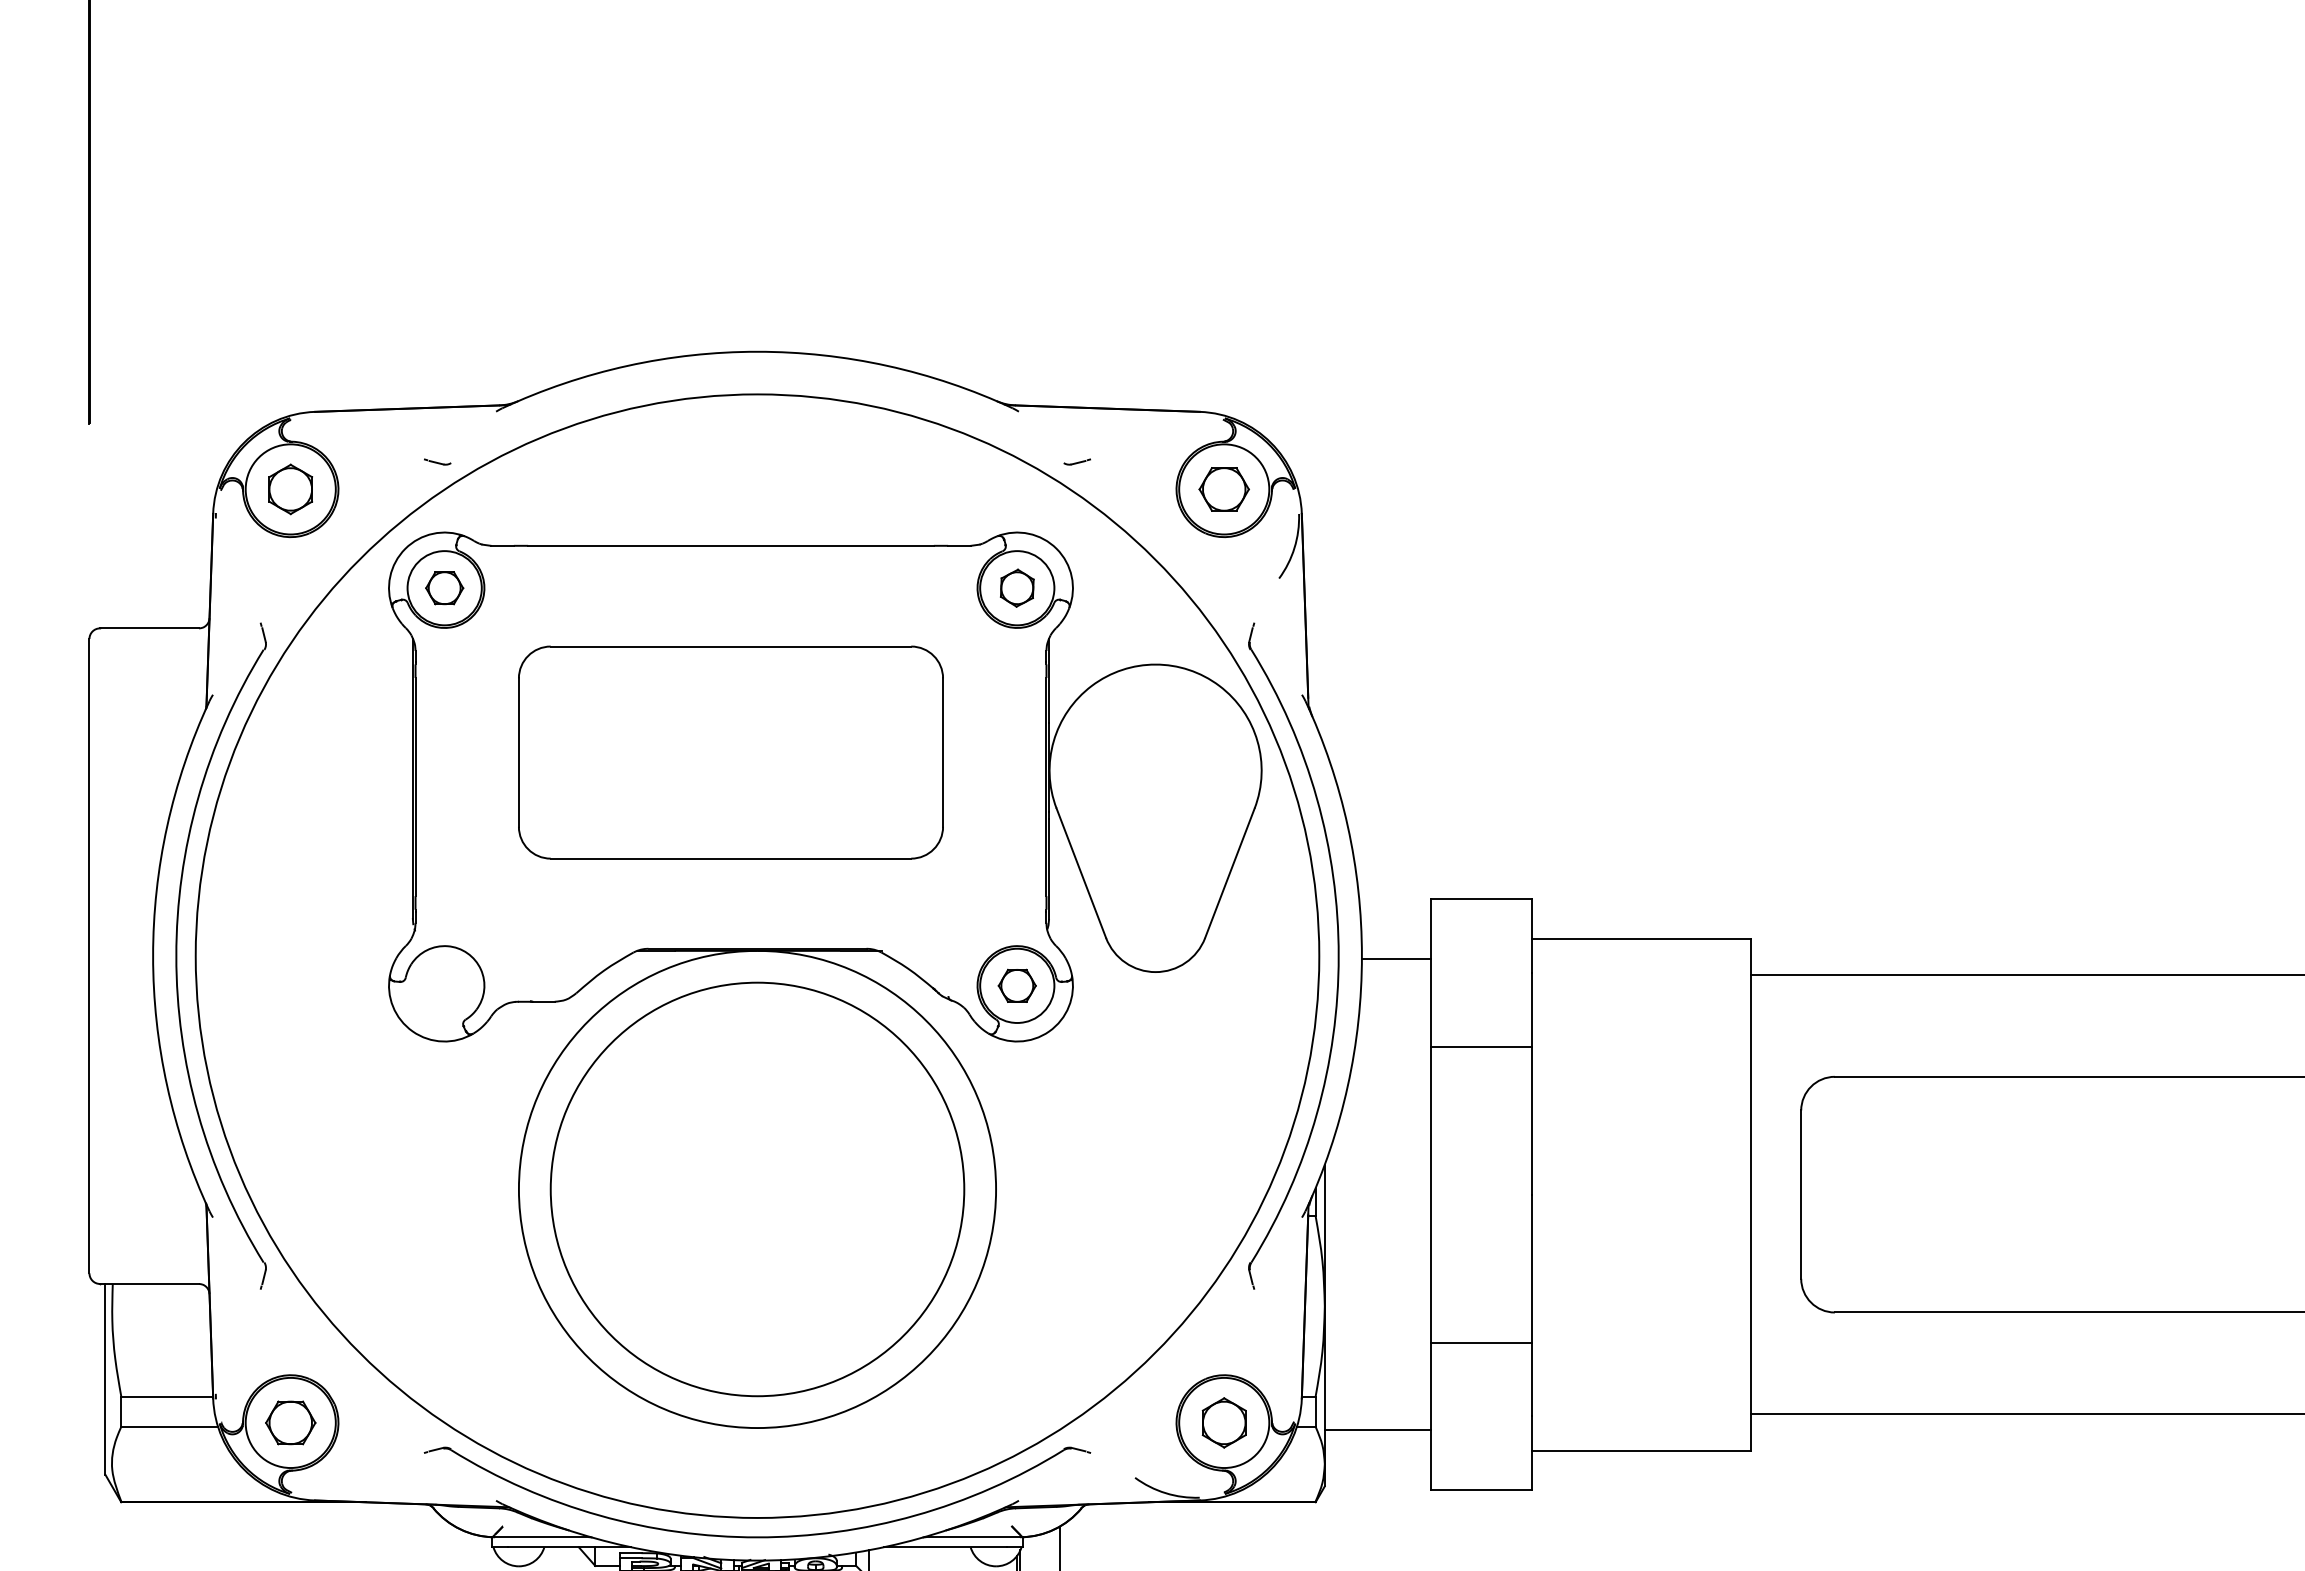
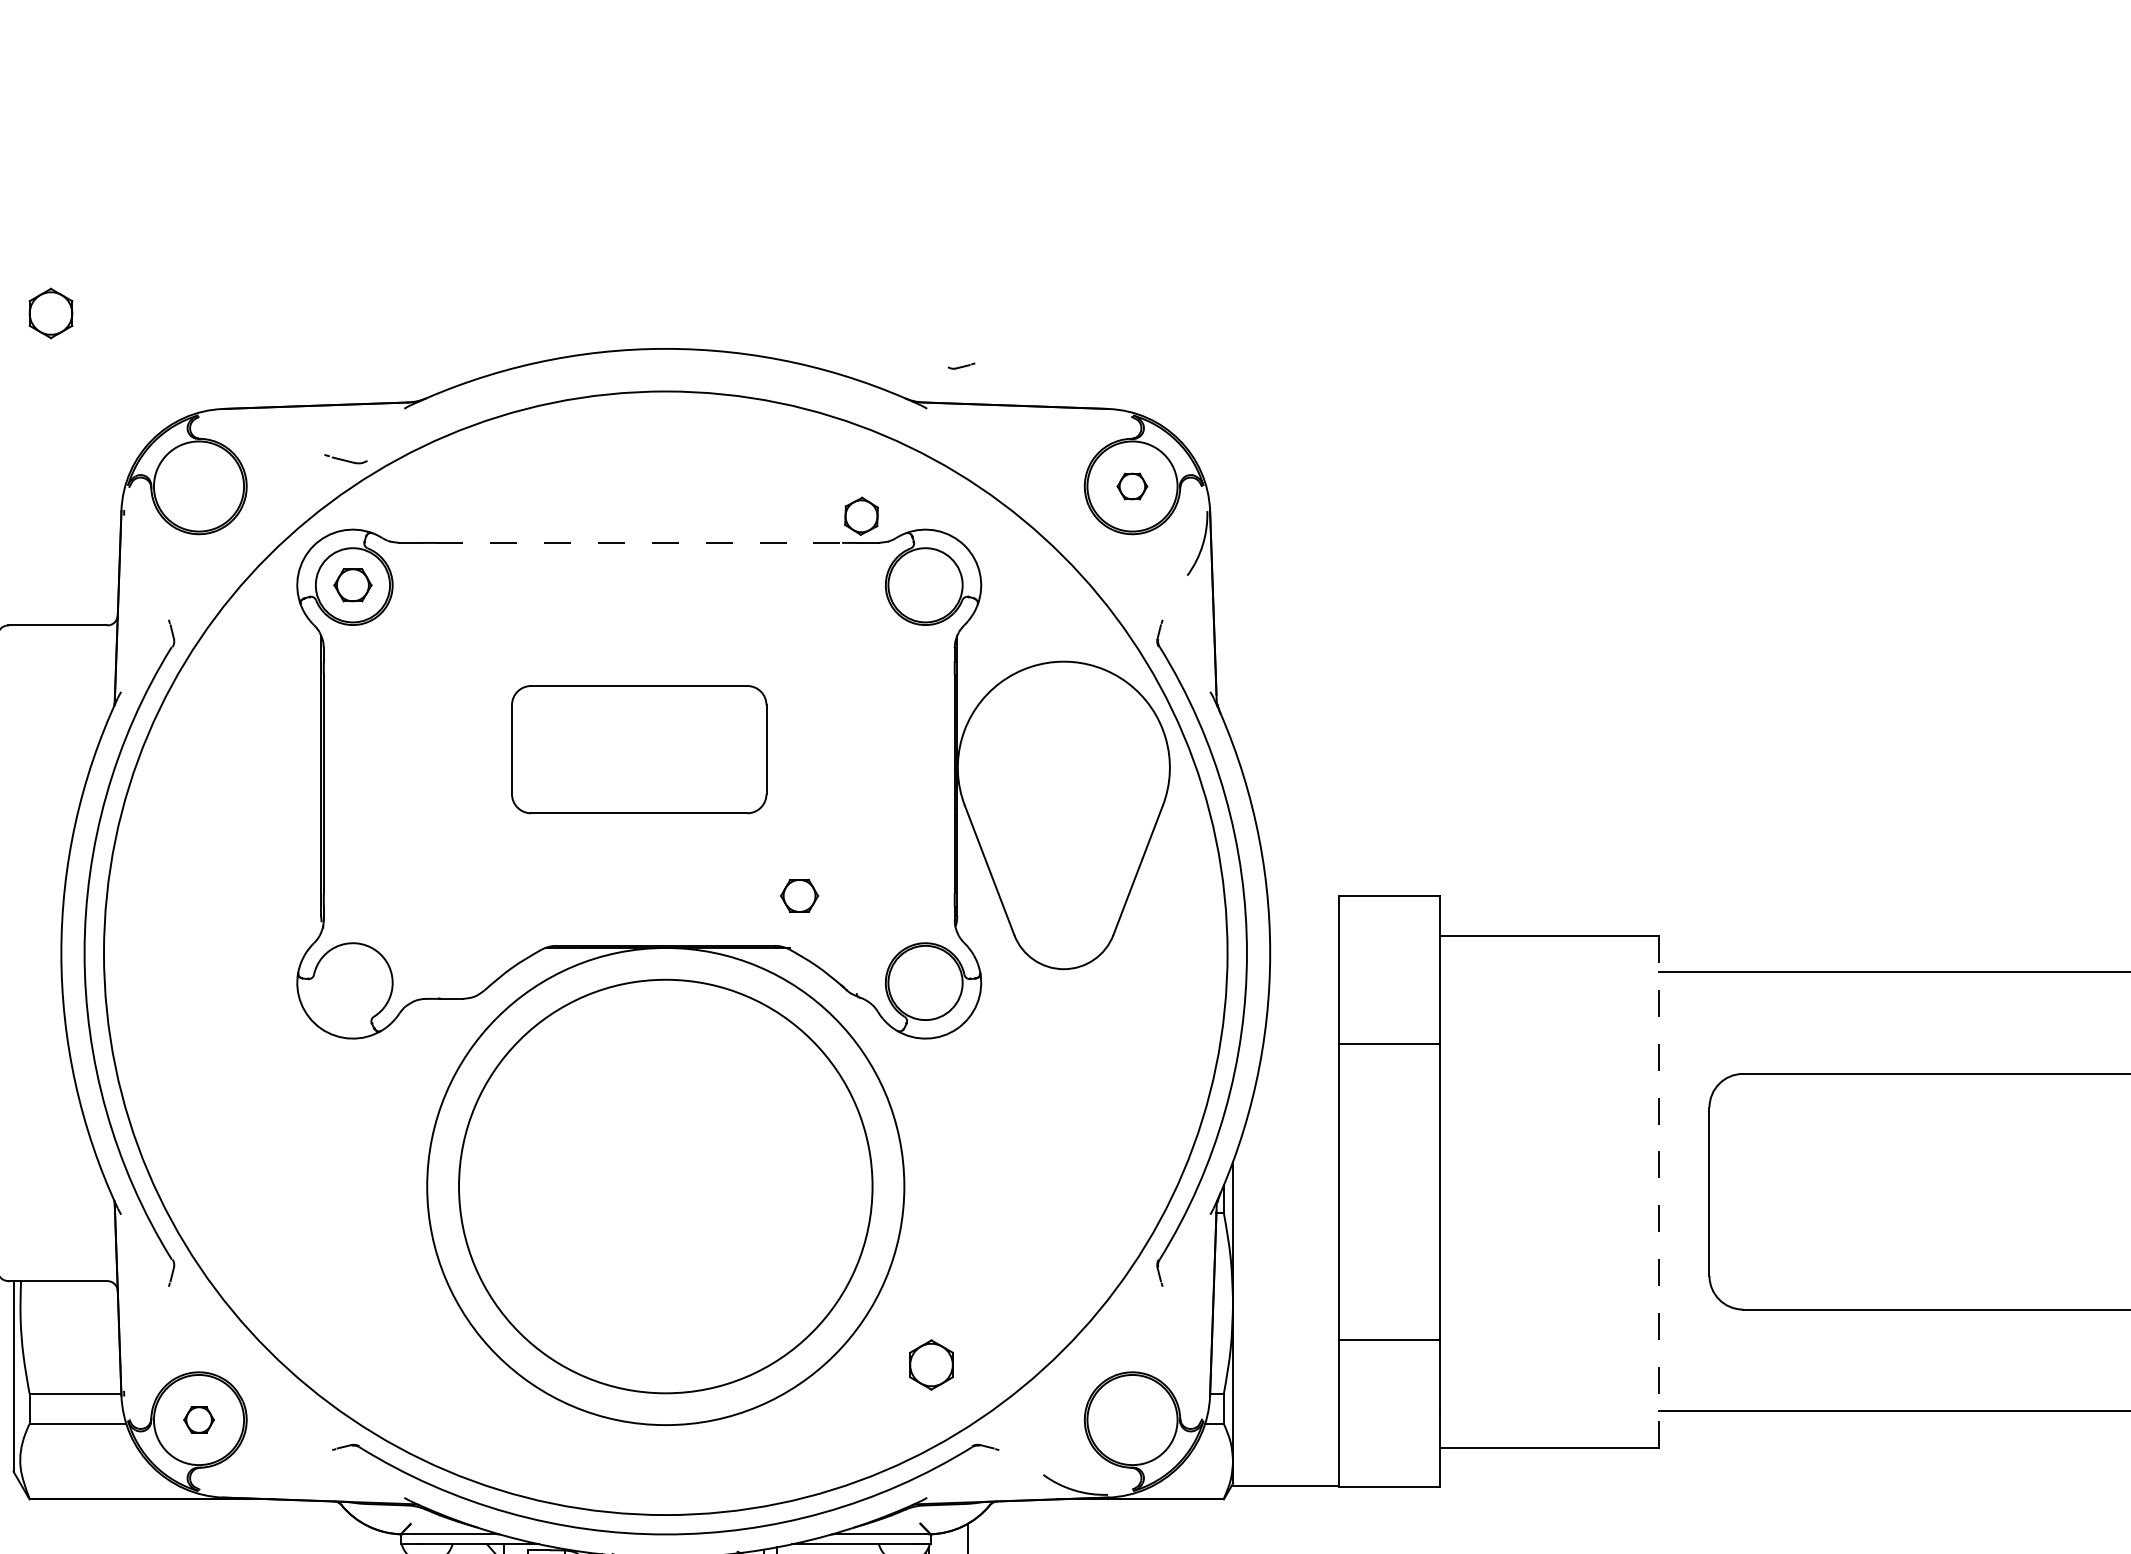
part: (437, 461) -> (345, 458), size x1.6
part: (1076, 461) -> (960, 365), moved
part: (290, 489) -> (50, 313), moved
part: (1223, 489) -> (1131, 486), size x0.6
line: (731, 545) -> (639, 542), solid -> dashed
part: (1017, 587) -> (861, 515), moved
part: (730, 752) -> (638, 749), size x0.6
line: (1395, 959) -> (1303, 956), removed
part: (1016, 985) -> (798, 895), moved
line: (1750, 1194) -> (1658, 1191), solid -> dashed
part: (290, 1422) -> (198, 1419), size x0.6
part: (1223, 1422) -> (930, 1364), moved
line: (1377, 1430) -> (1285, 1485), moved

